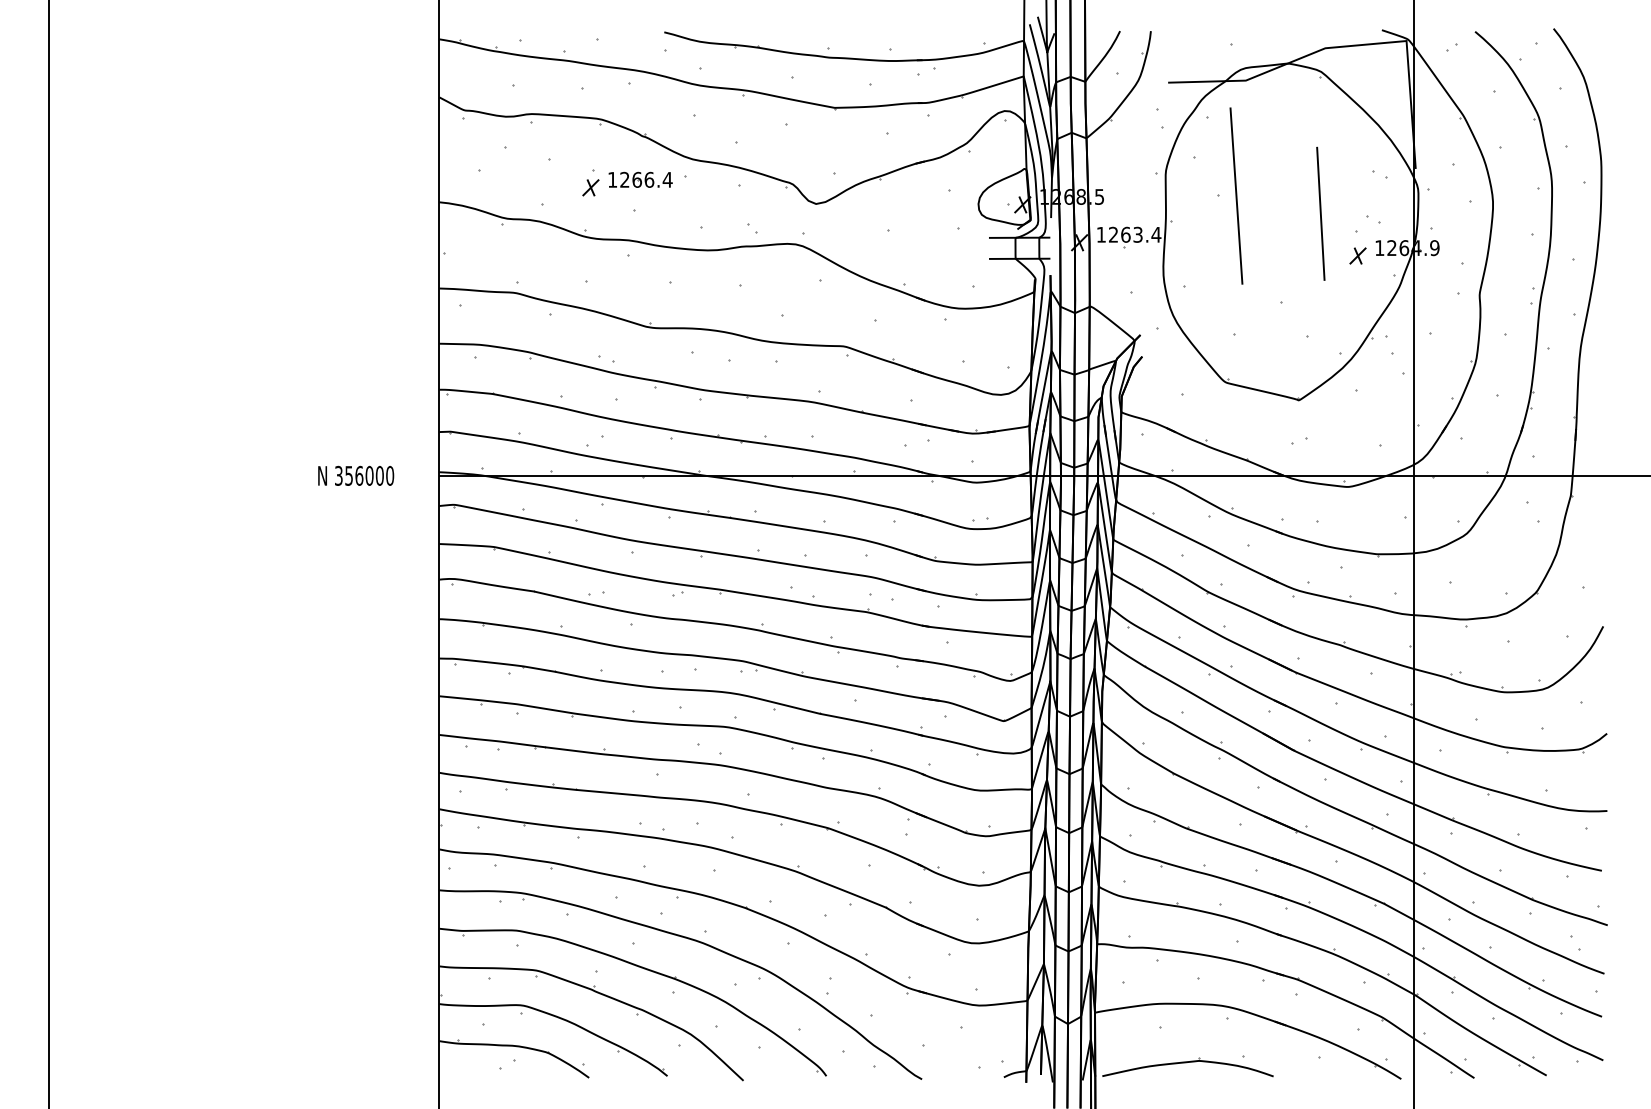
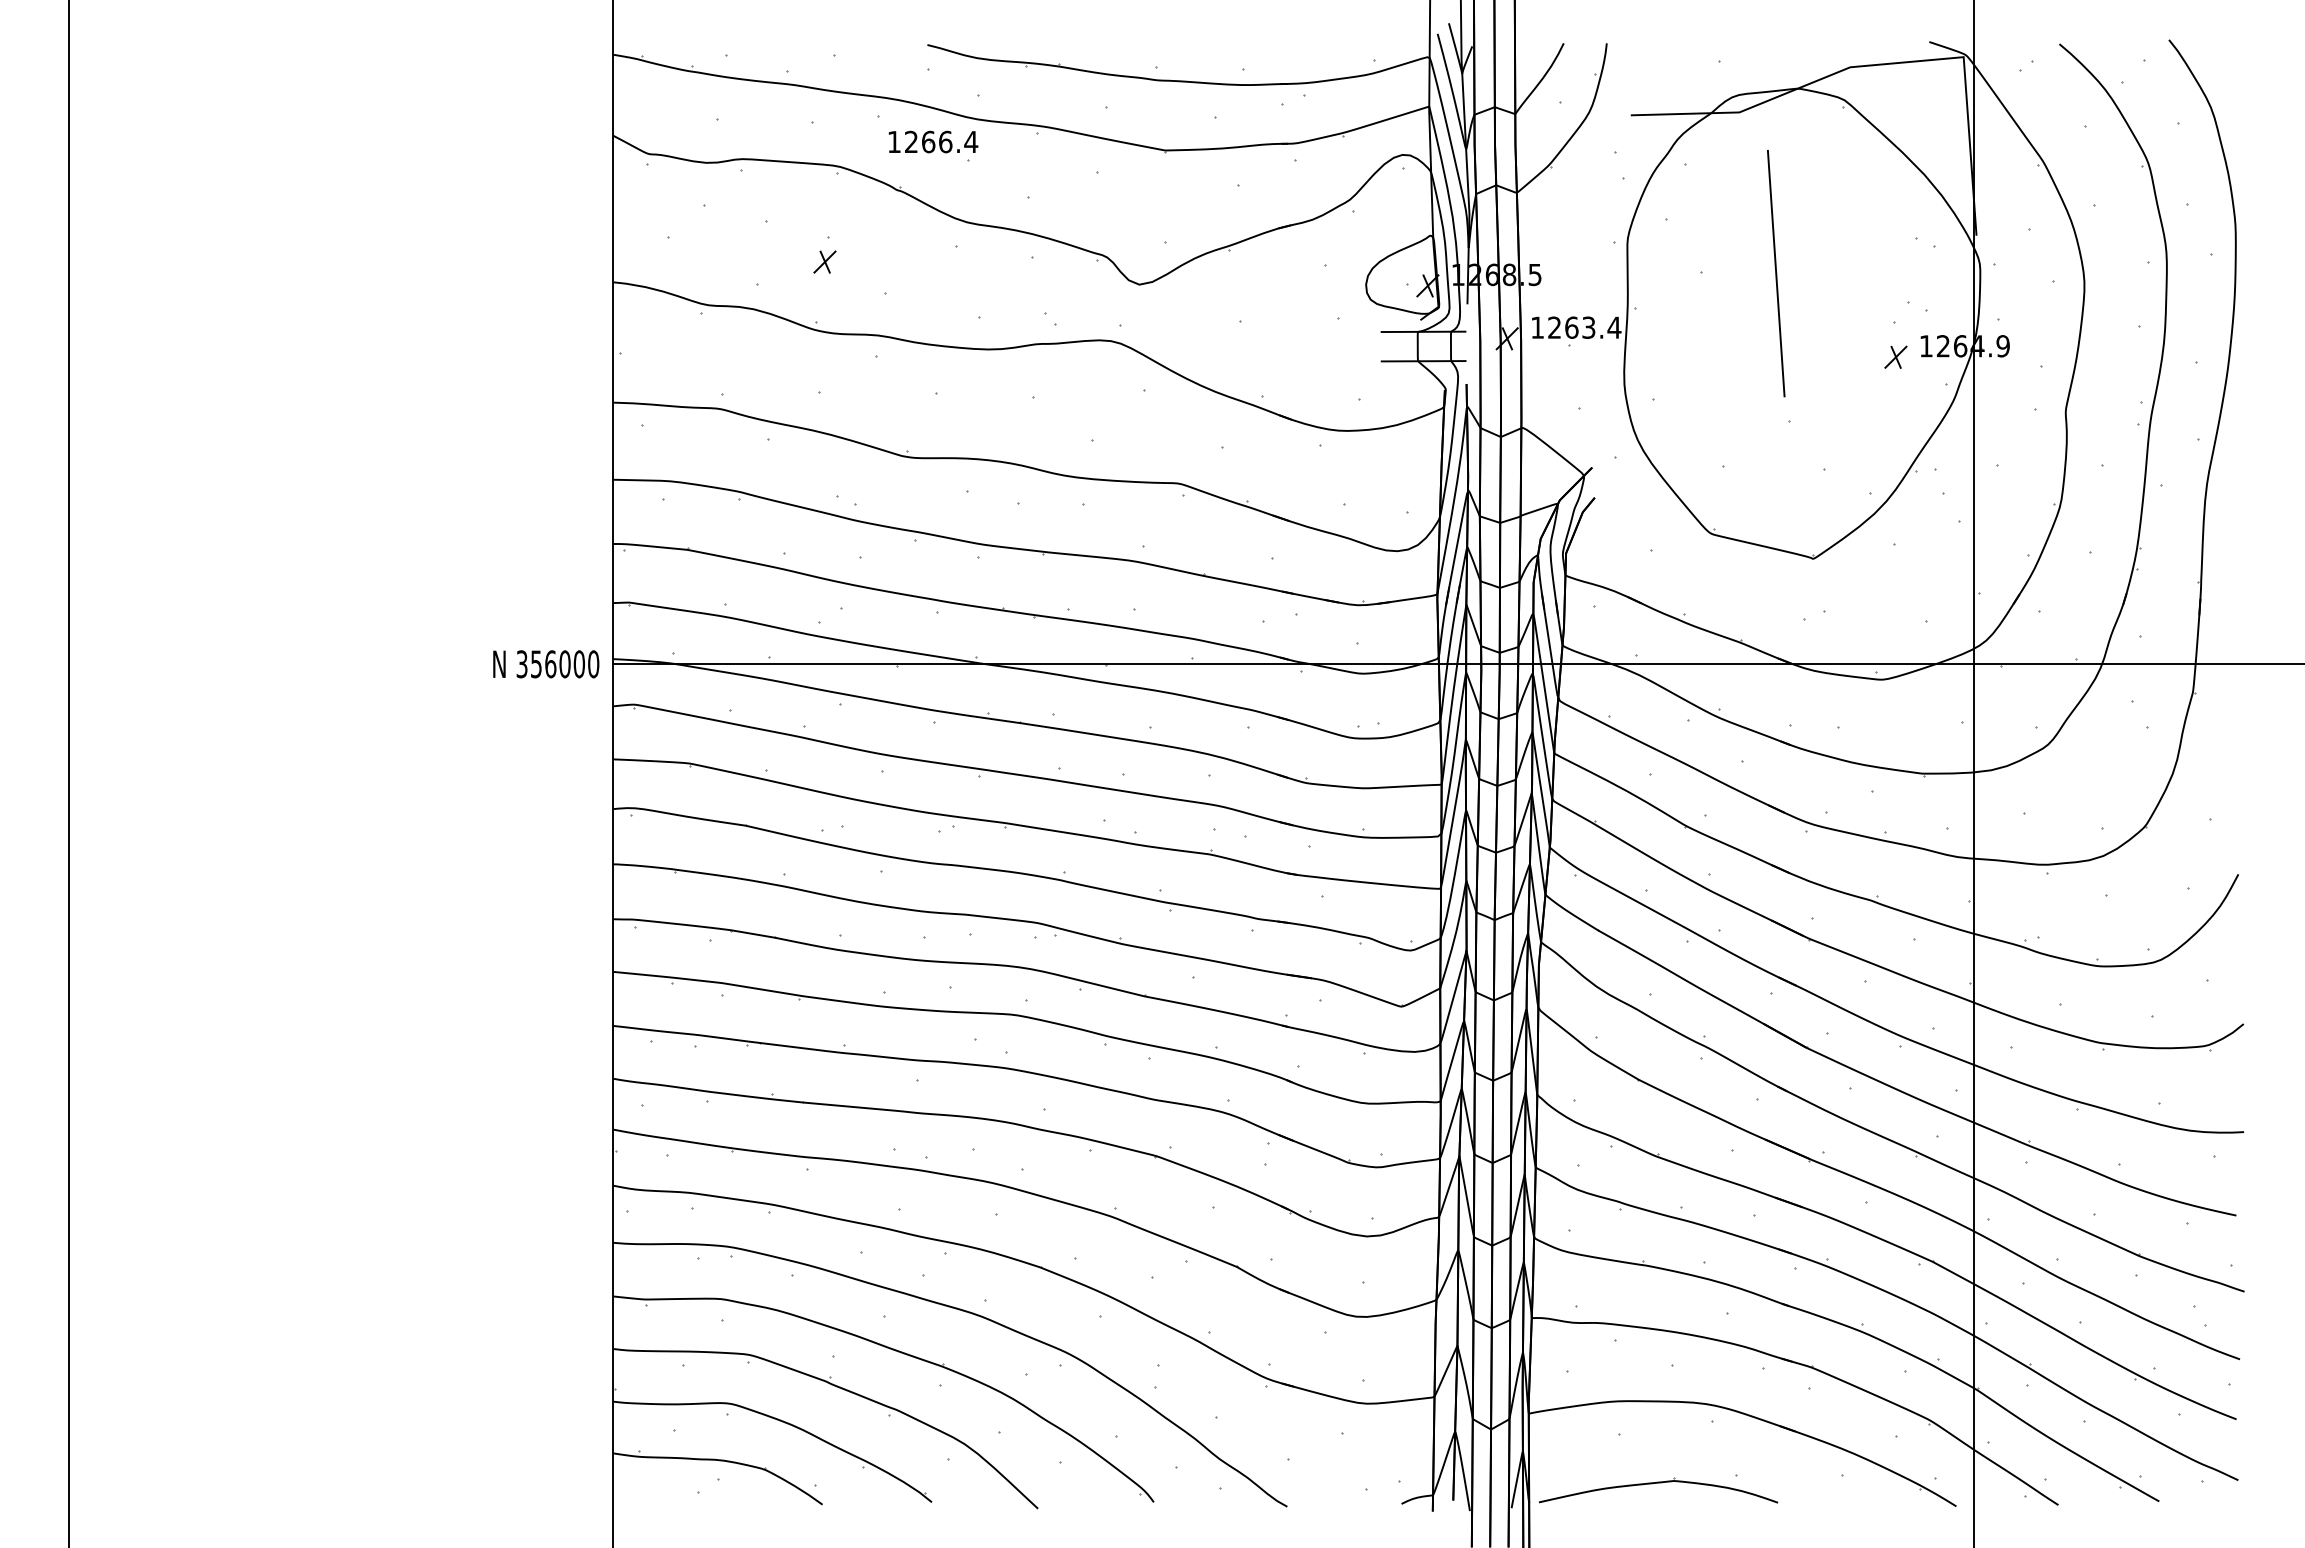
part: (640, 179) -> (933, 141), moved
line: (1236, 195) -> (1776, 273), moved
line: (1321, 213) -> (1844, 298), removed
text: (356, 476) -> (546, 664), moved

